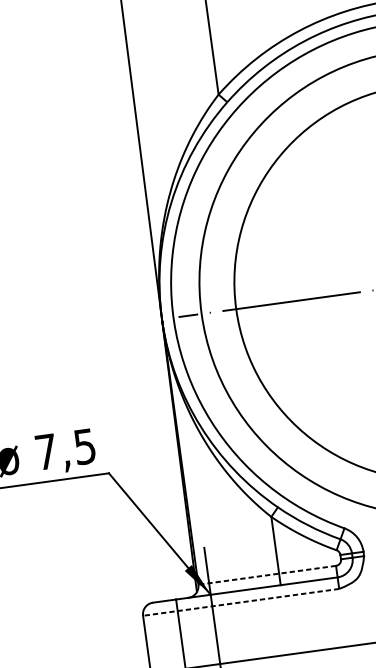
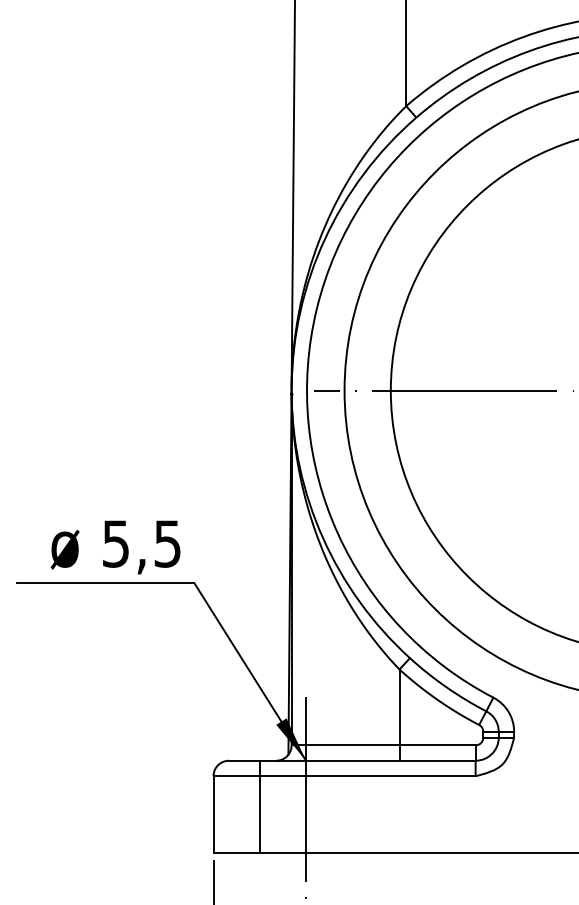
text: (45, 451) -> (115, 543), 7,5 -> 5,5
line: (267, 575) -> (383, 745), dashed -> solid
line: (241, 602) -> (344, 776), dashed -> solid

